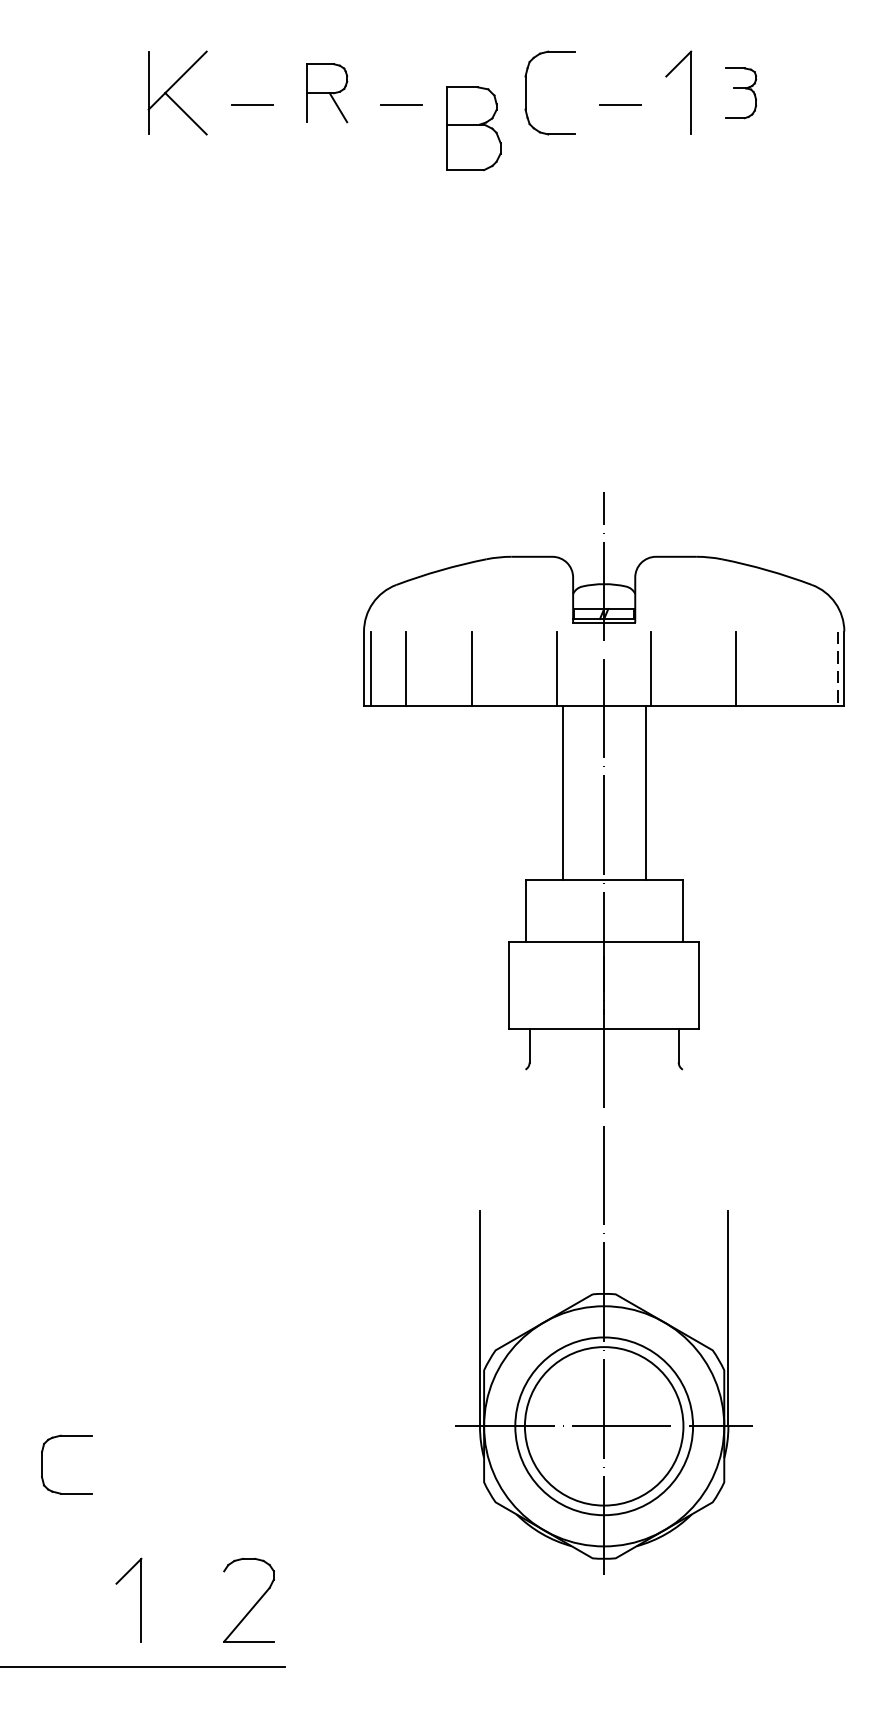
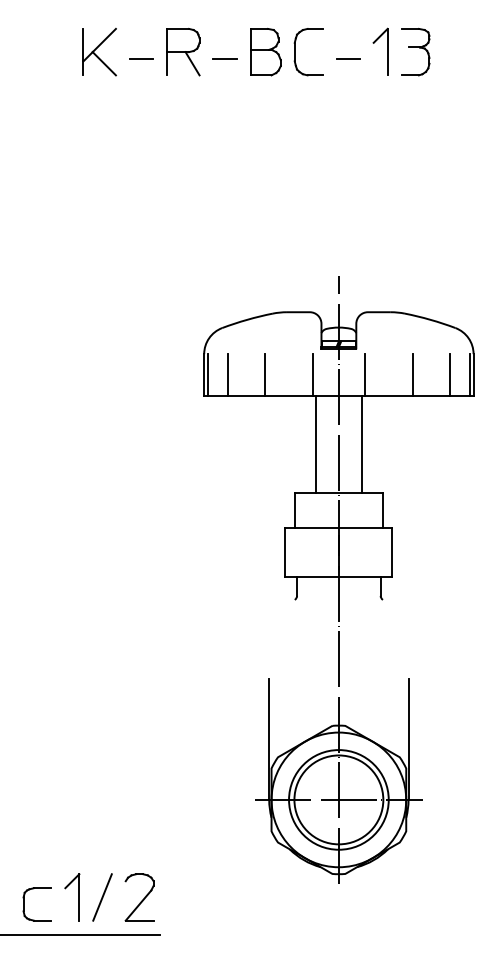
part: (327, 93) -> (183, 52), size x1.43
part: (740, 93) -> (415, 52), size x1.67
part: (473, 129) -> (265, 52), moved
line: (803, 667) -> (450, 374), added
line: (837, 667) -> (469, 374), dashed -> solid
part: (43, 1464) -> (24, 904), moved
line: (182, 1600) -> (102, 897), added

